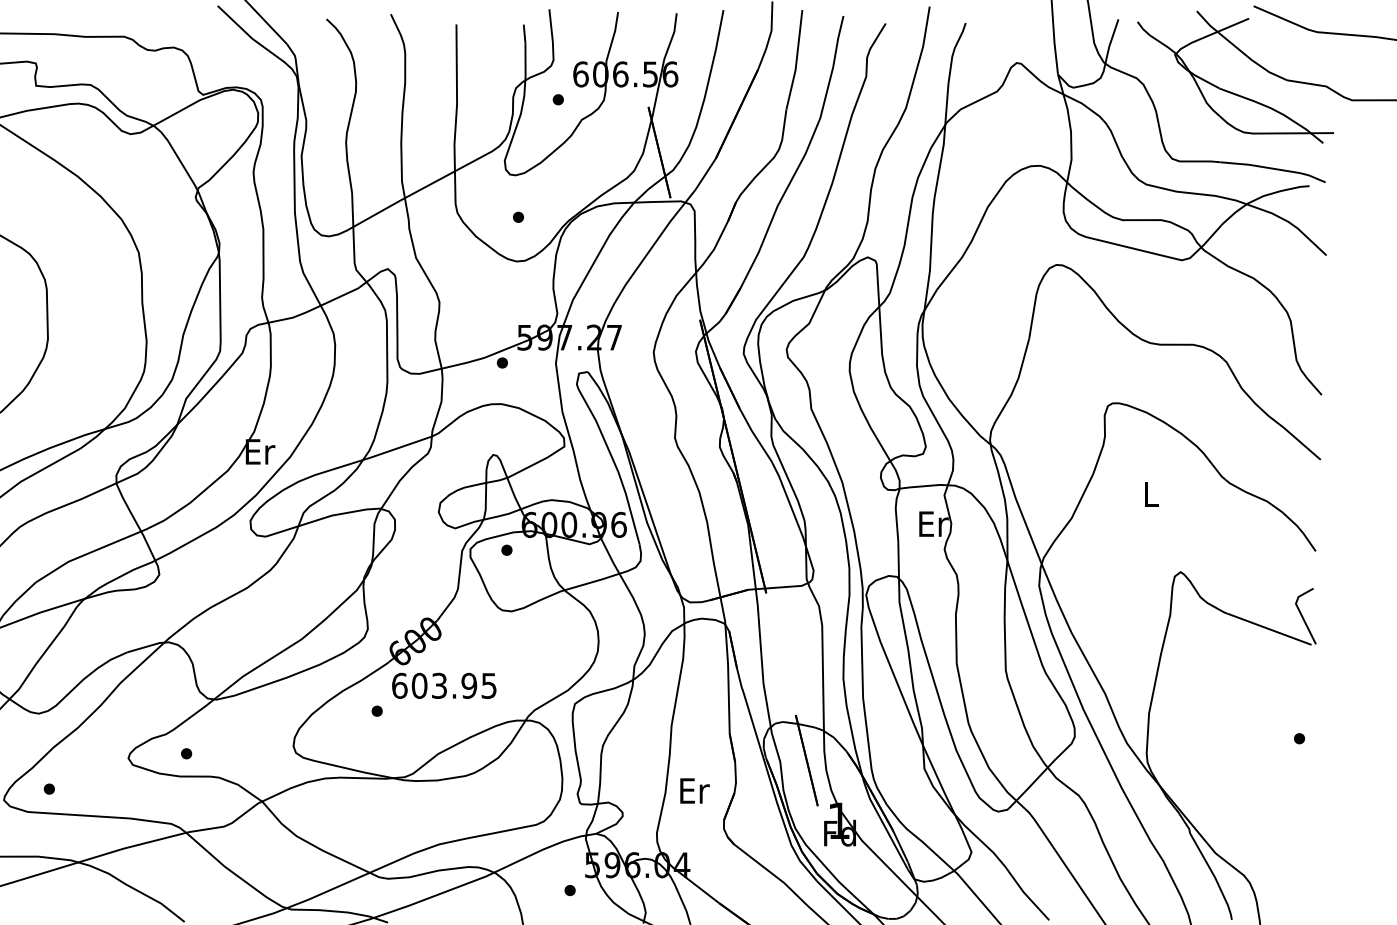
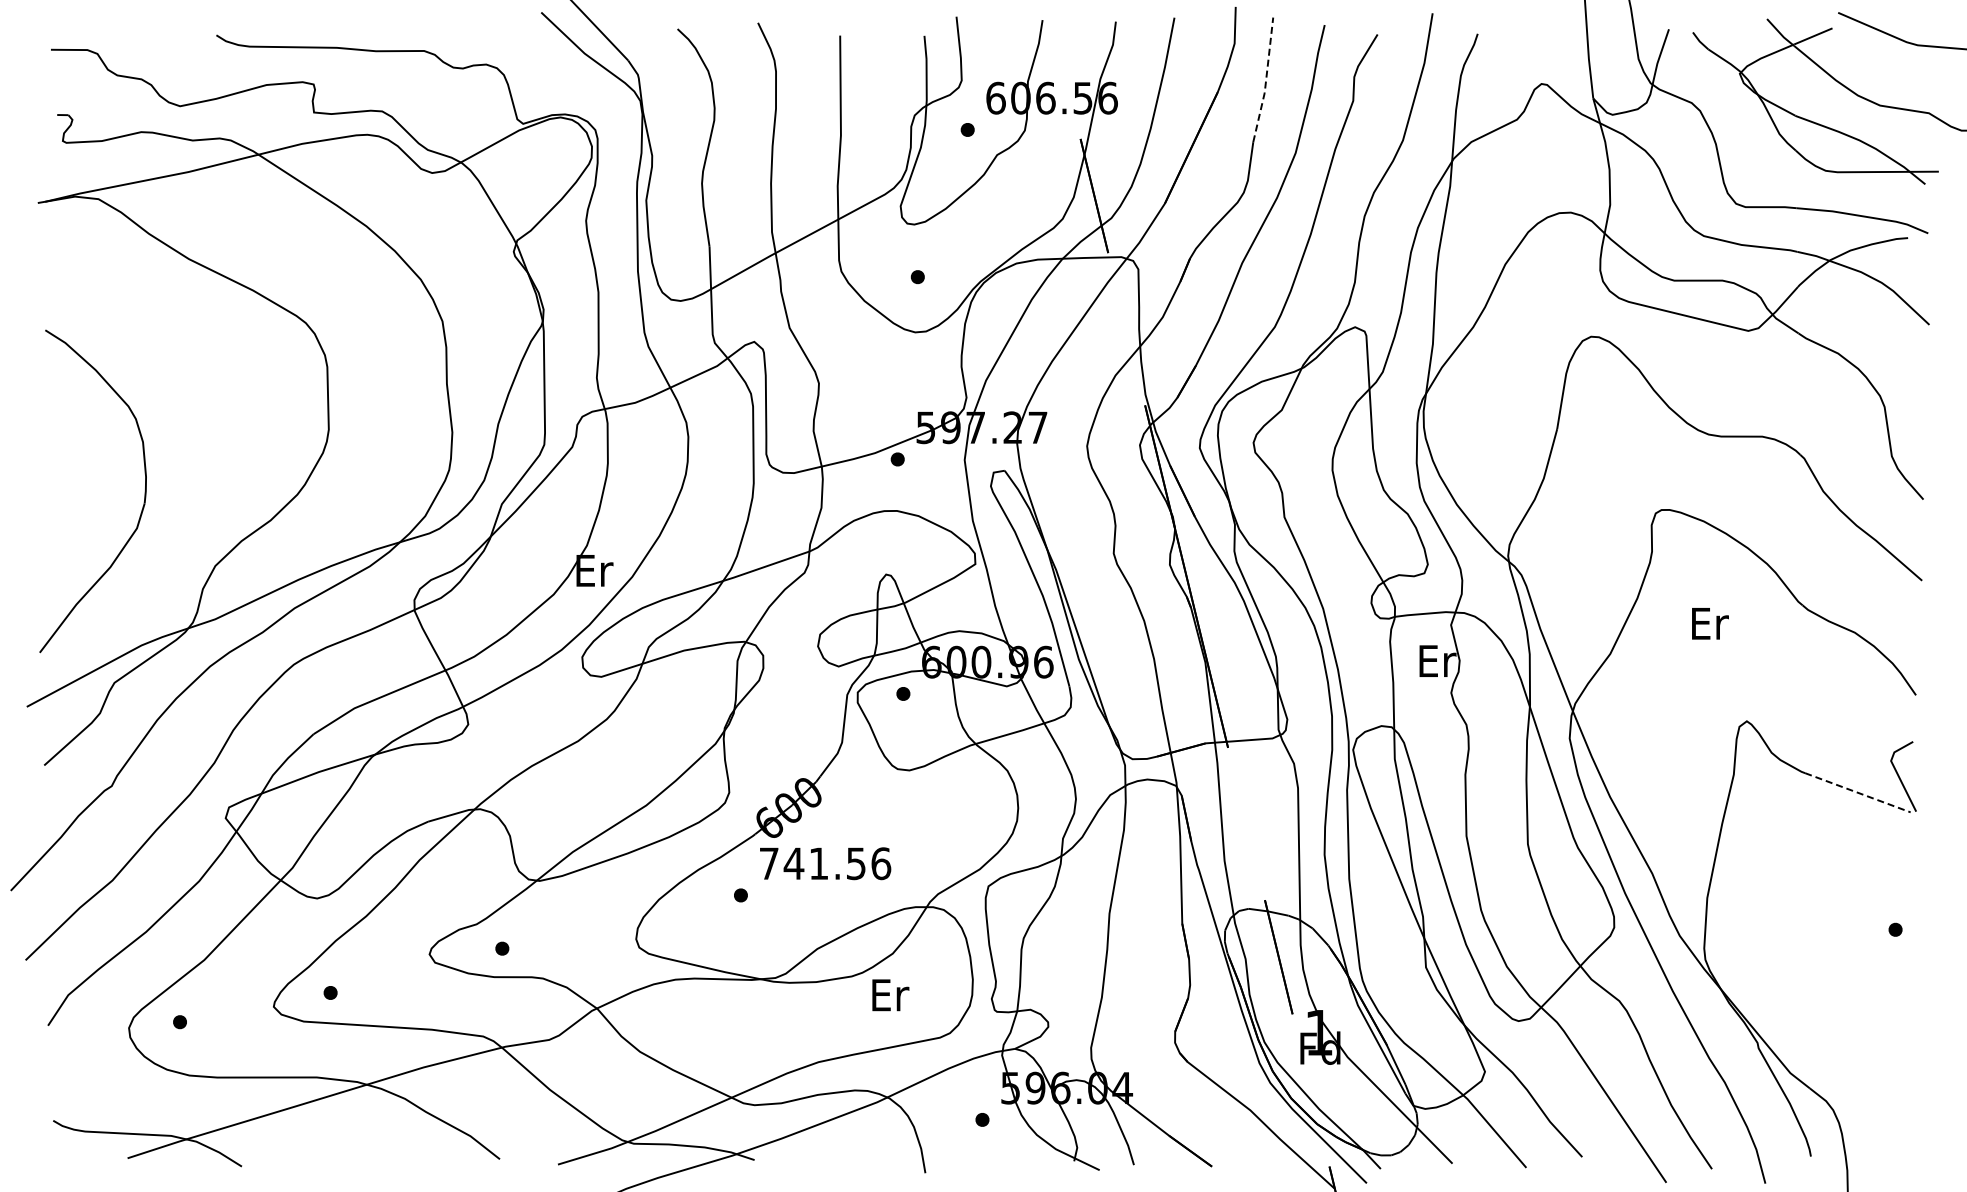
line: (797, 61) -> (1266, 81), solid -> dashed
text: (1151, 494) -> (1710, 623), L -> Er
line: (1269, 629) -> (1858, 792), solid -> dashed
text: (444, 685) -> (825, 863), 603.95 -> 741.56
text: (694, 791) -> (890, 995), moved

